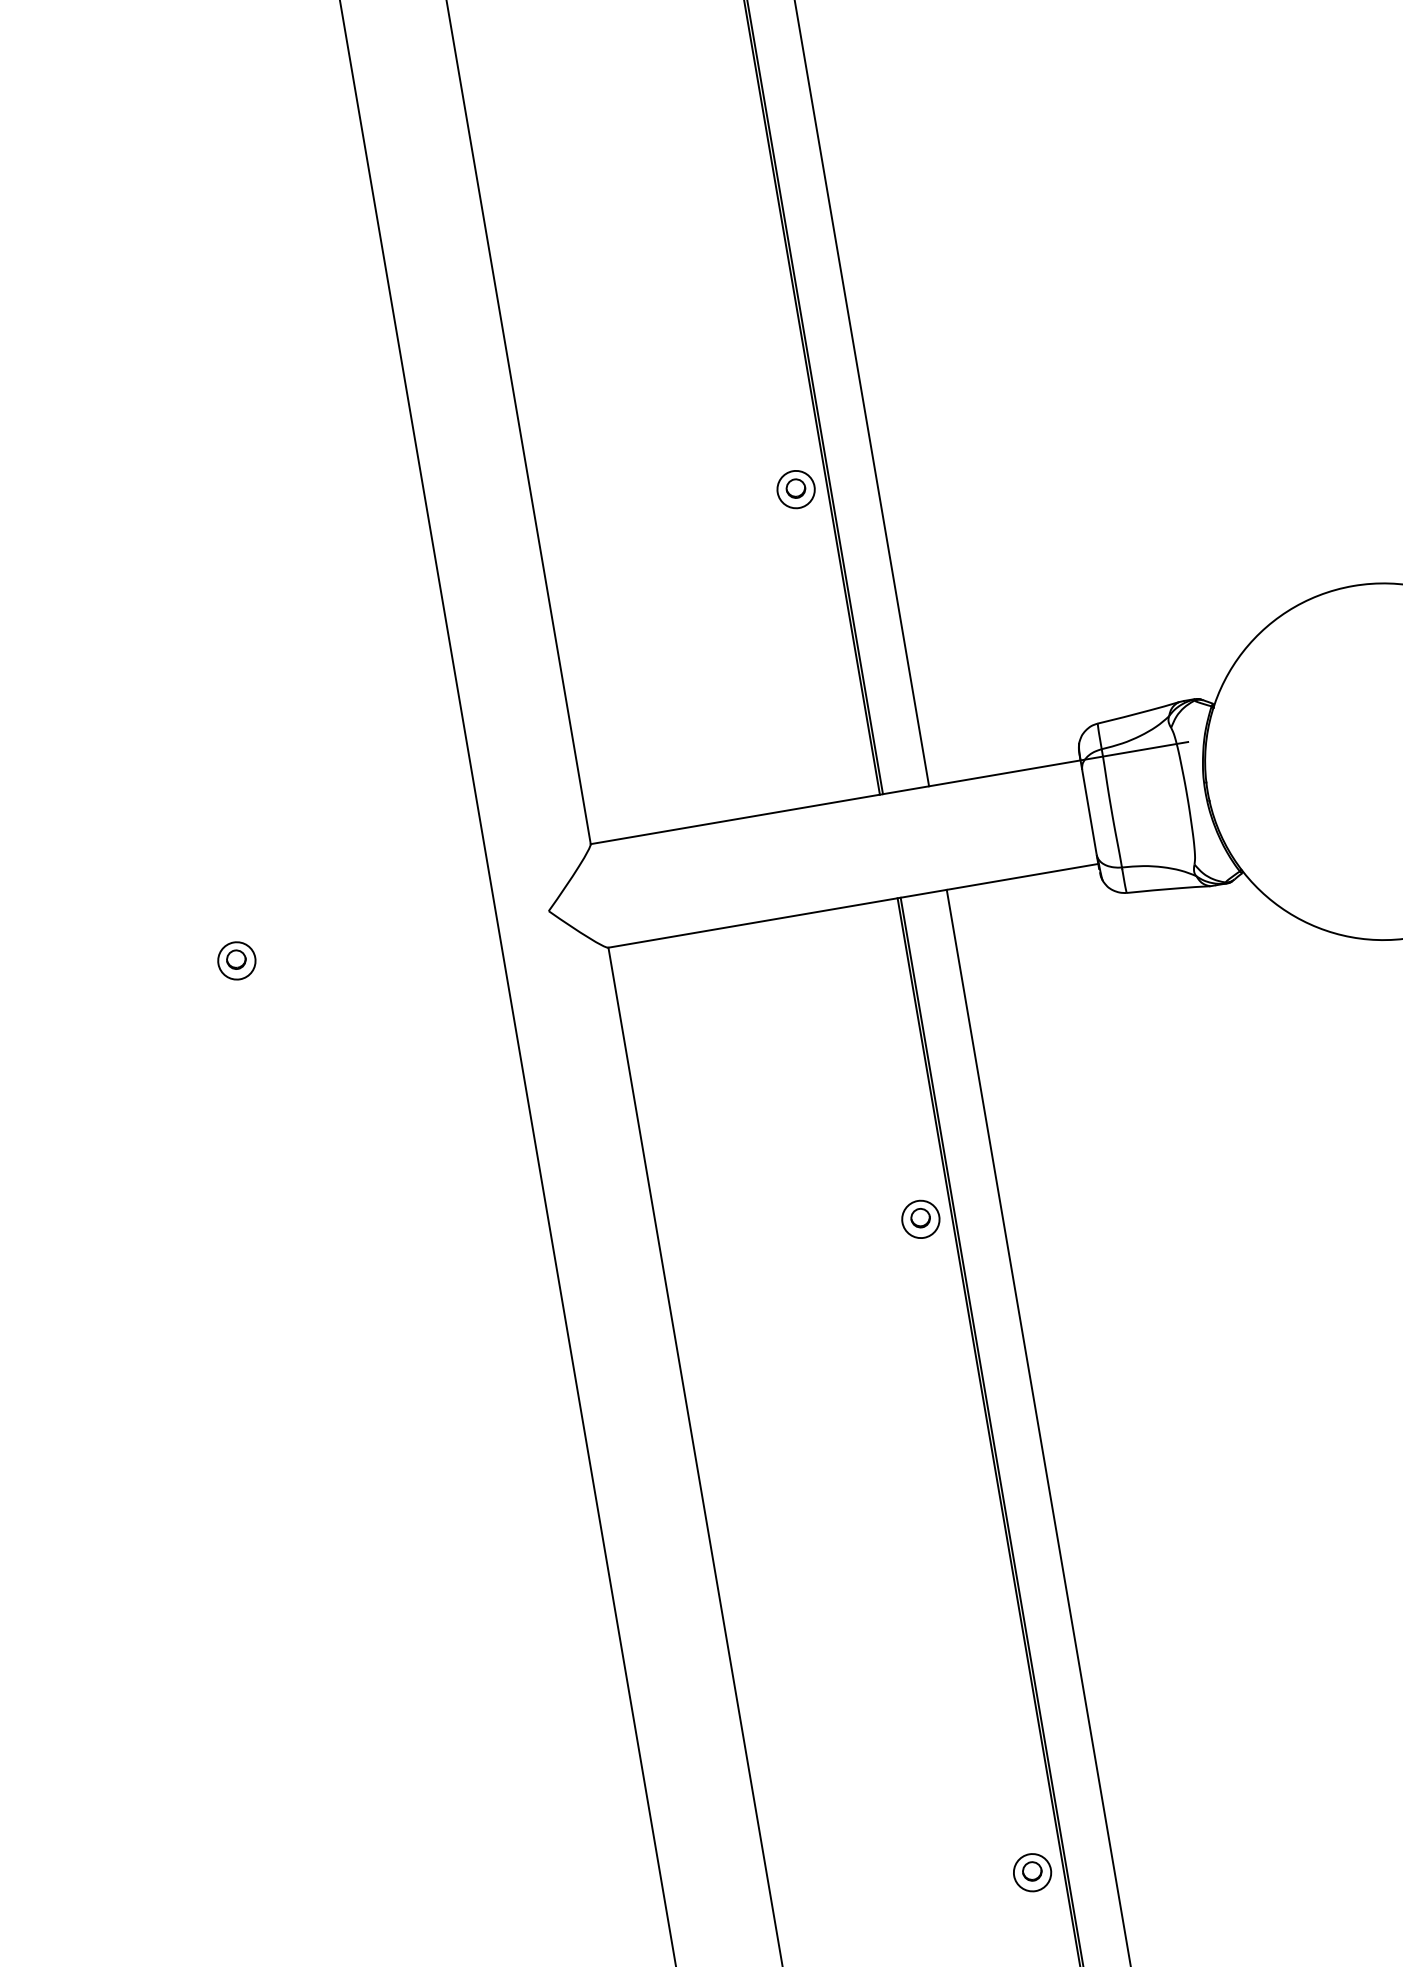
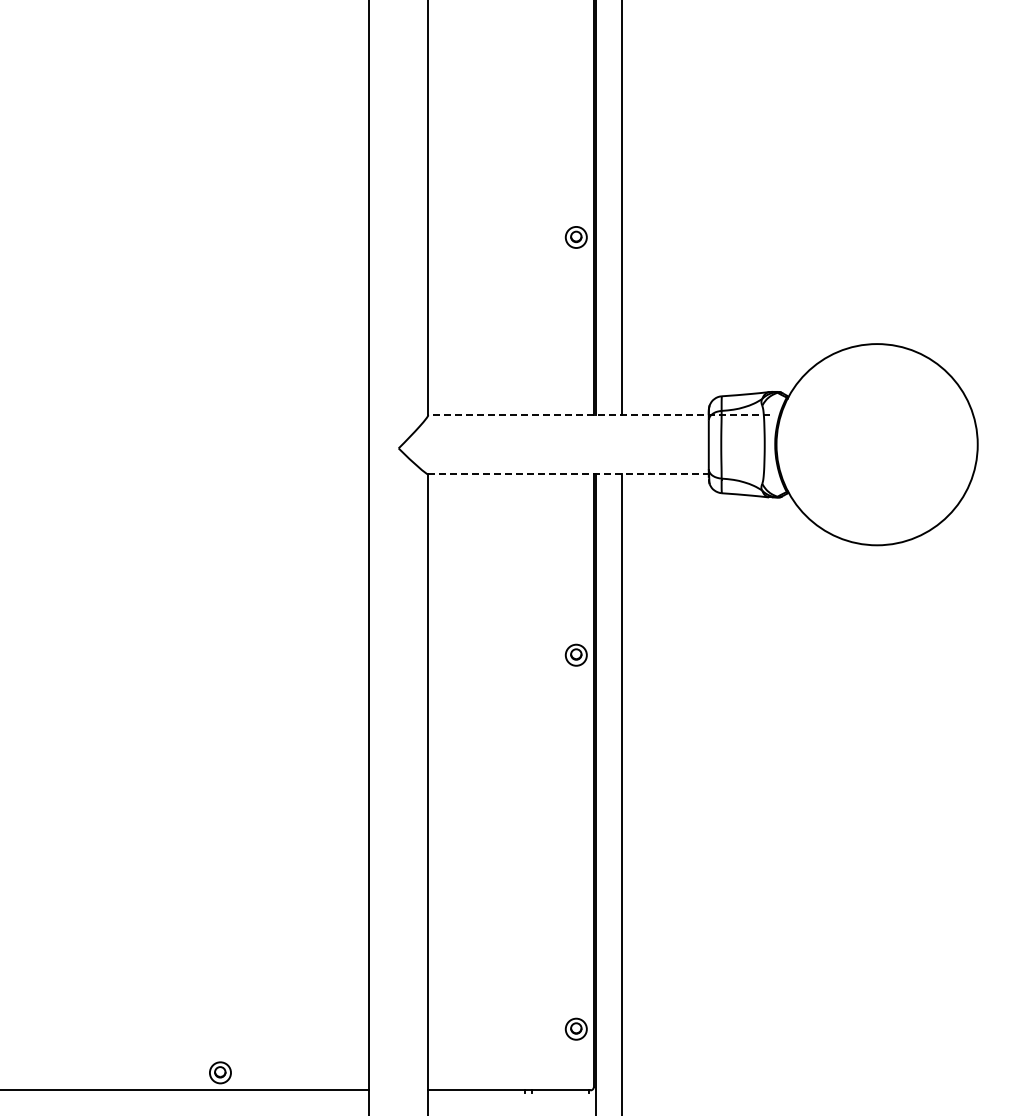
line: (889, 793) -> (599, 415), solid -> dashed
line: (854, 905) -> (569, 474), solid -> dashed
part: (236, 961) -> (220, 446), removed

